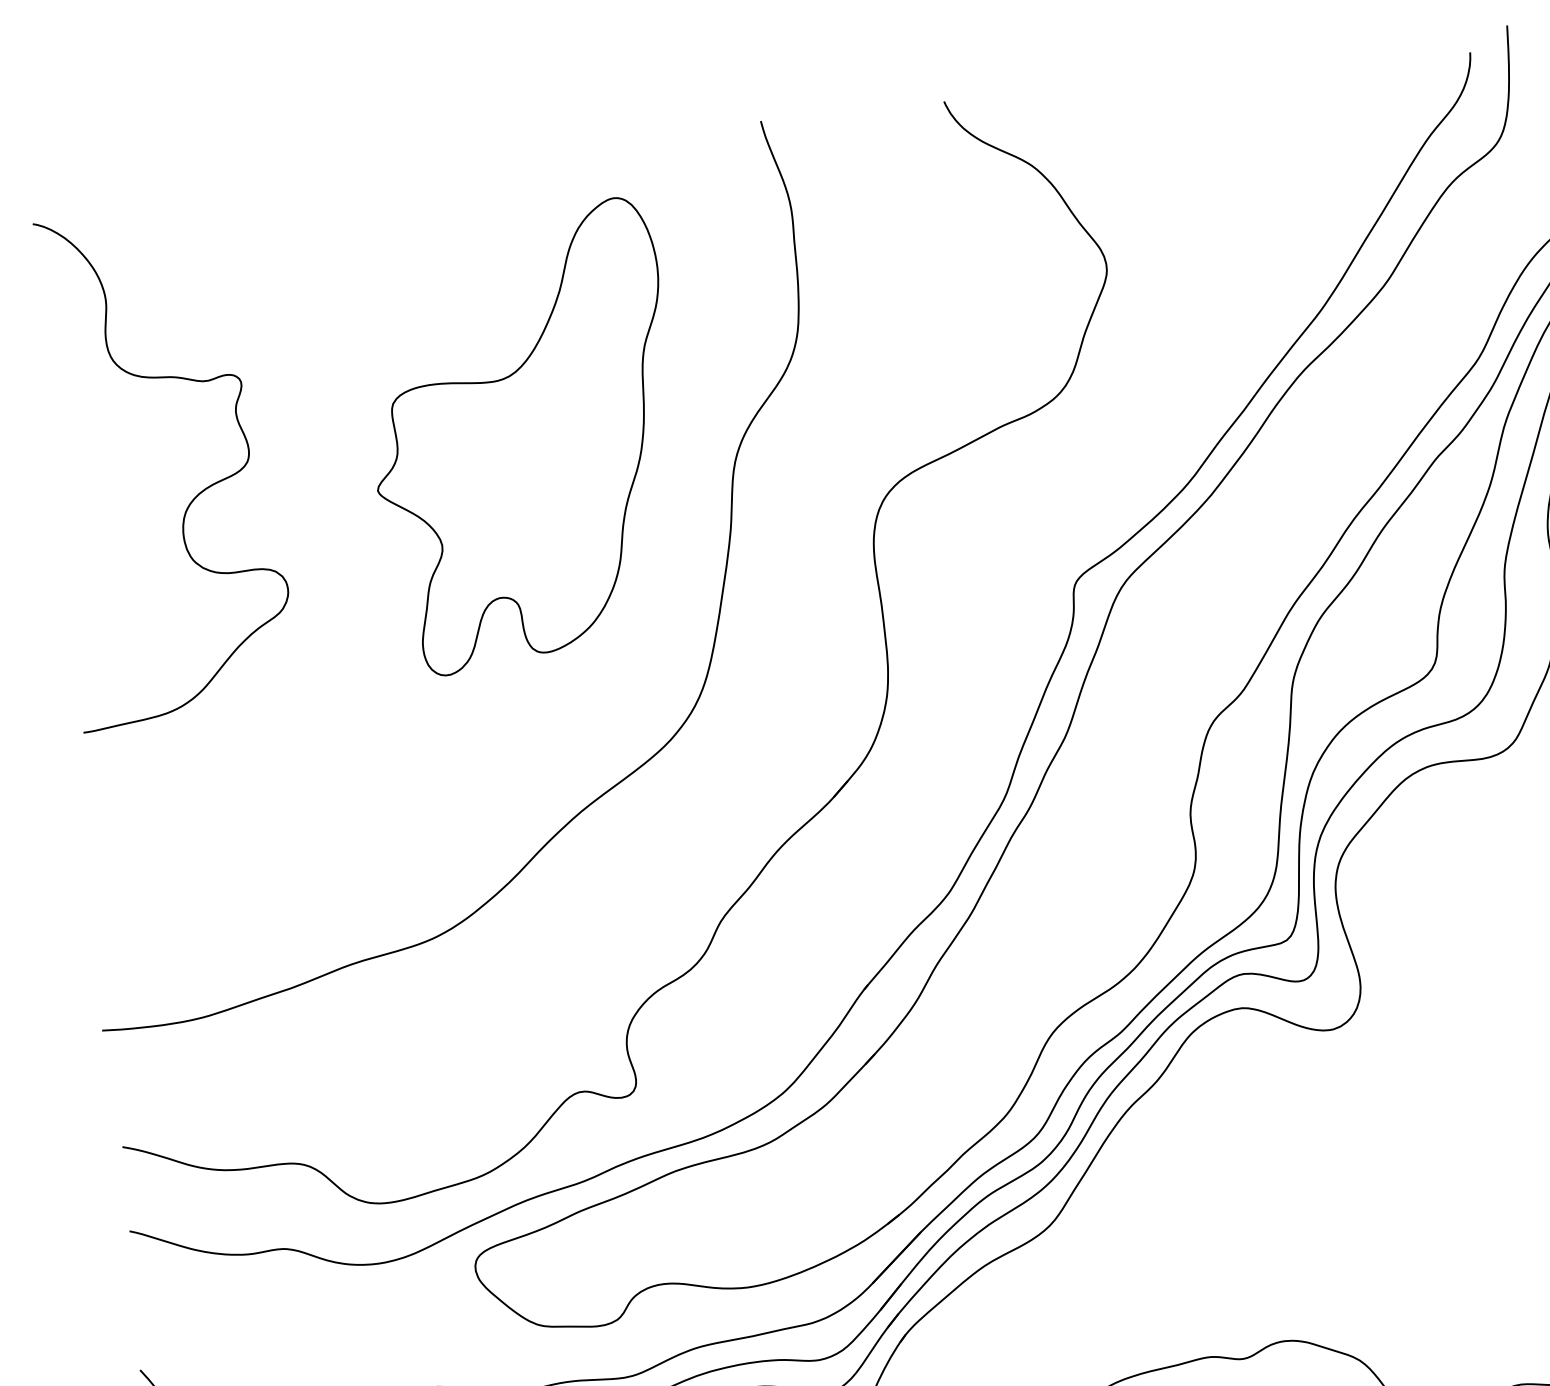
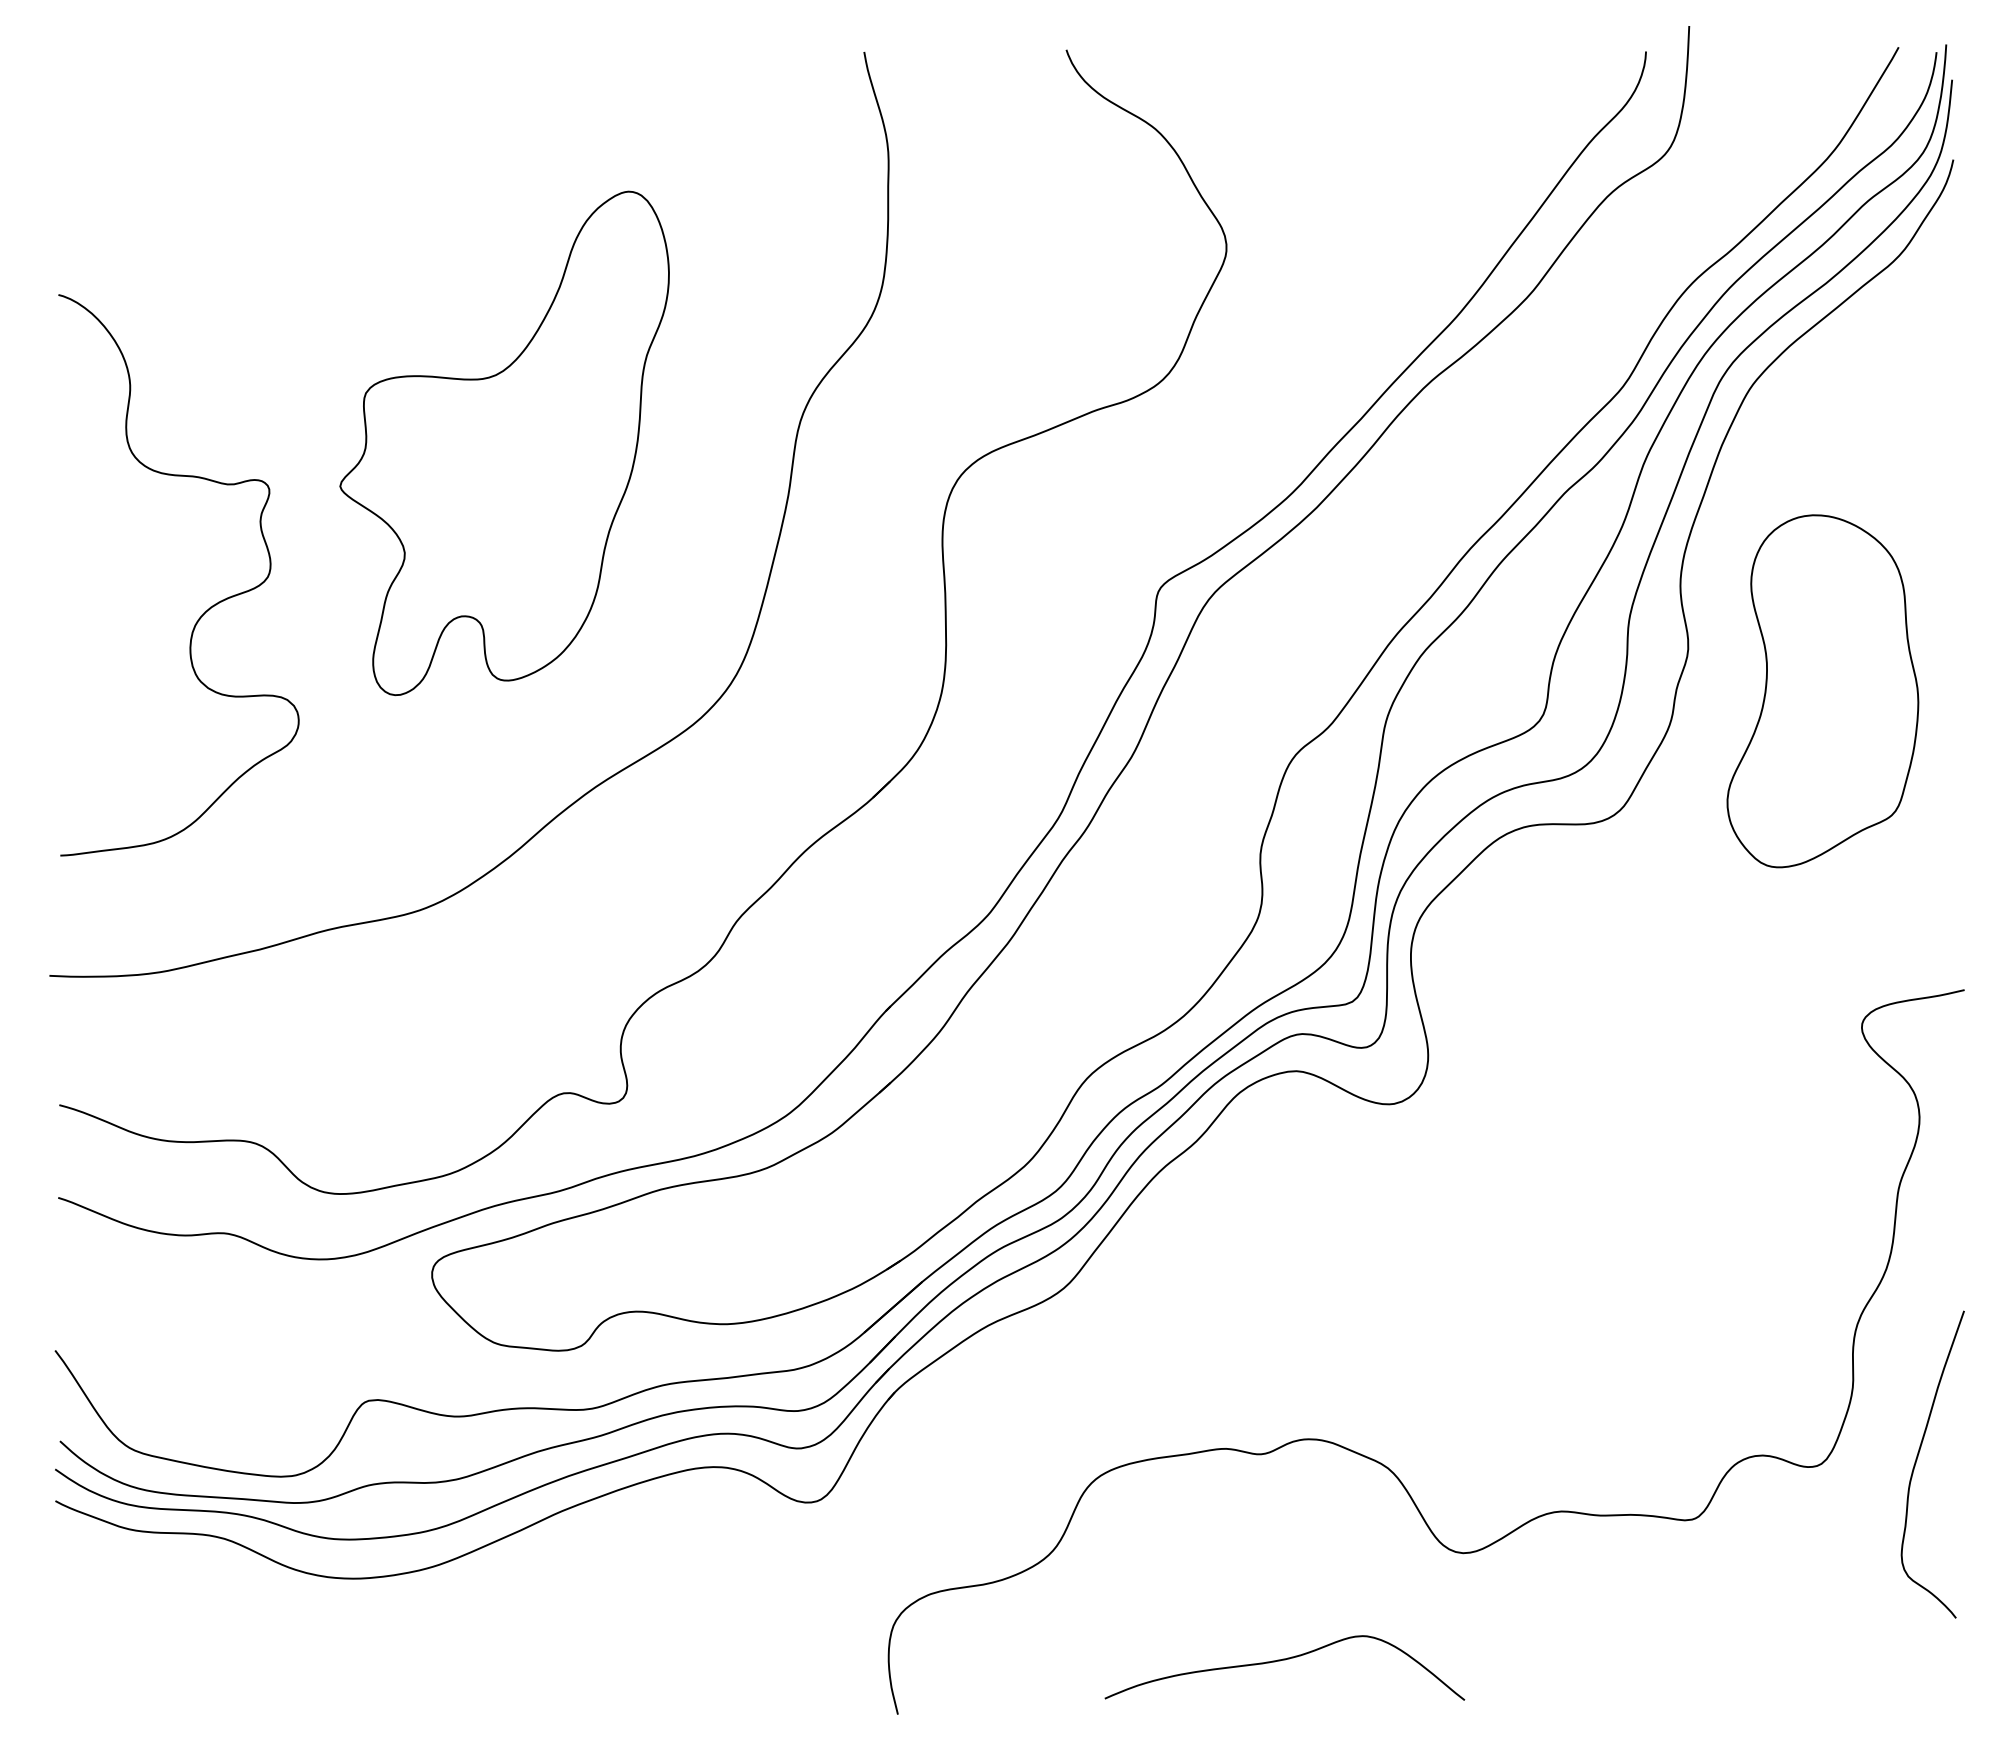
part: (523, 437) -> (504, 443), moved
curve: (192, 498) -> (204, 611), moved

